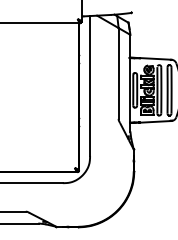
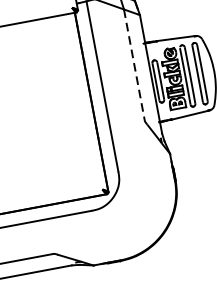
line: (118, 74) -> (134, 65), solid -> dashed

